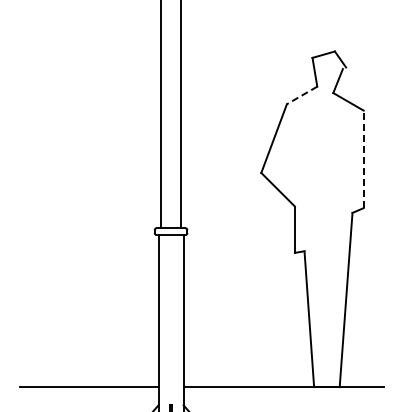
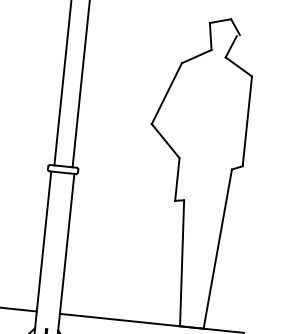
line: (302, 95) -> (197, 56), dashed -> solid
line: (363, 159) -> (247, 121), dashed -> solid

